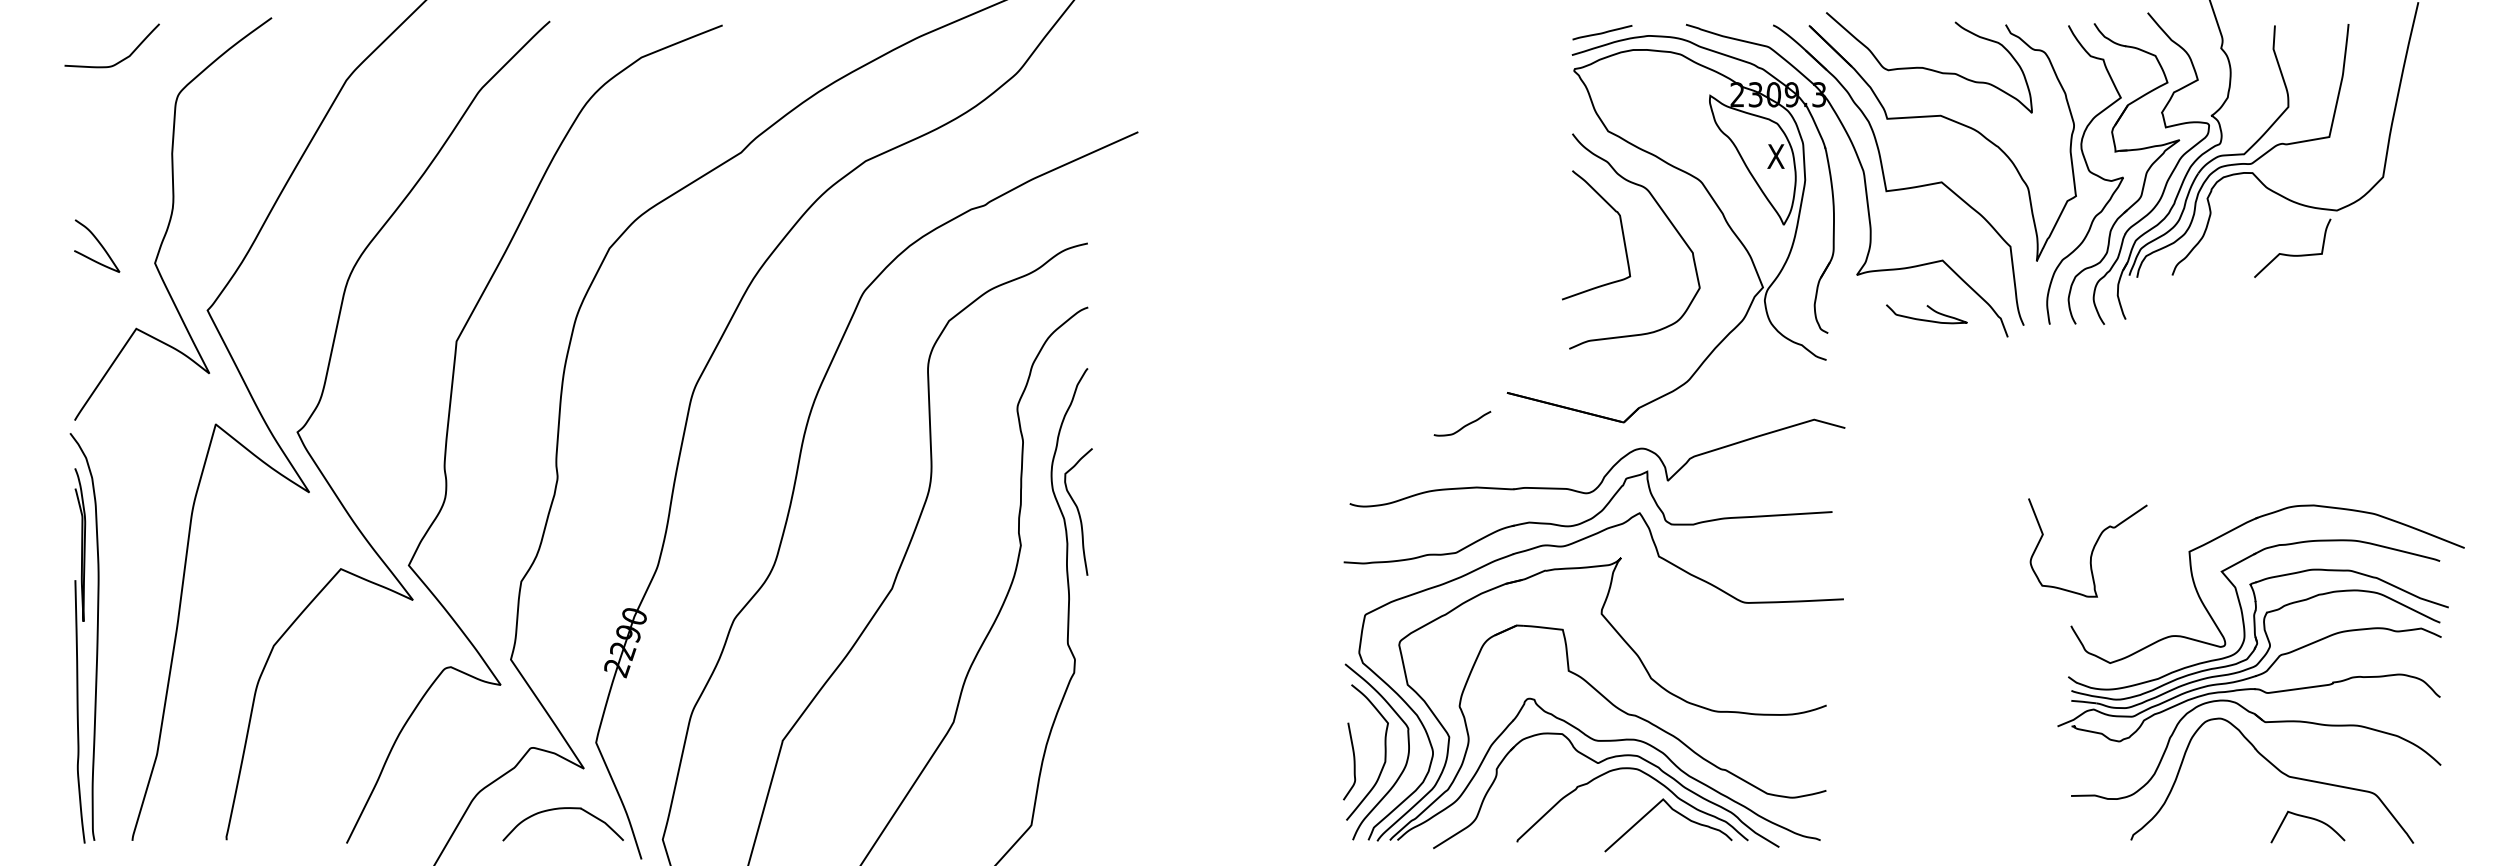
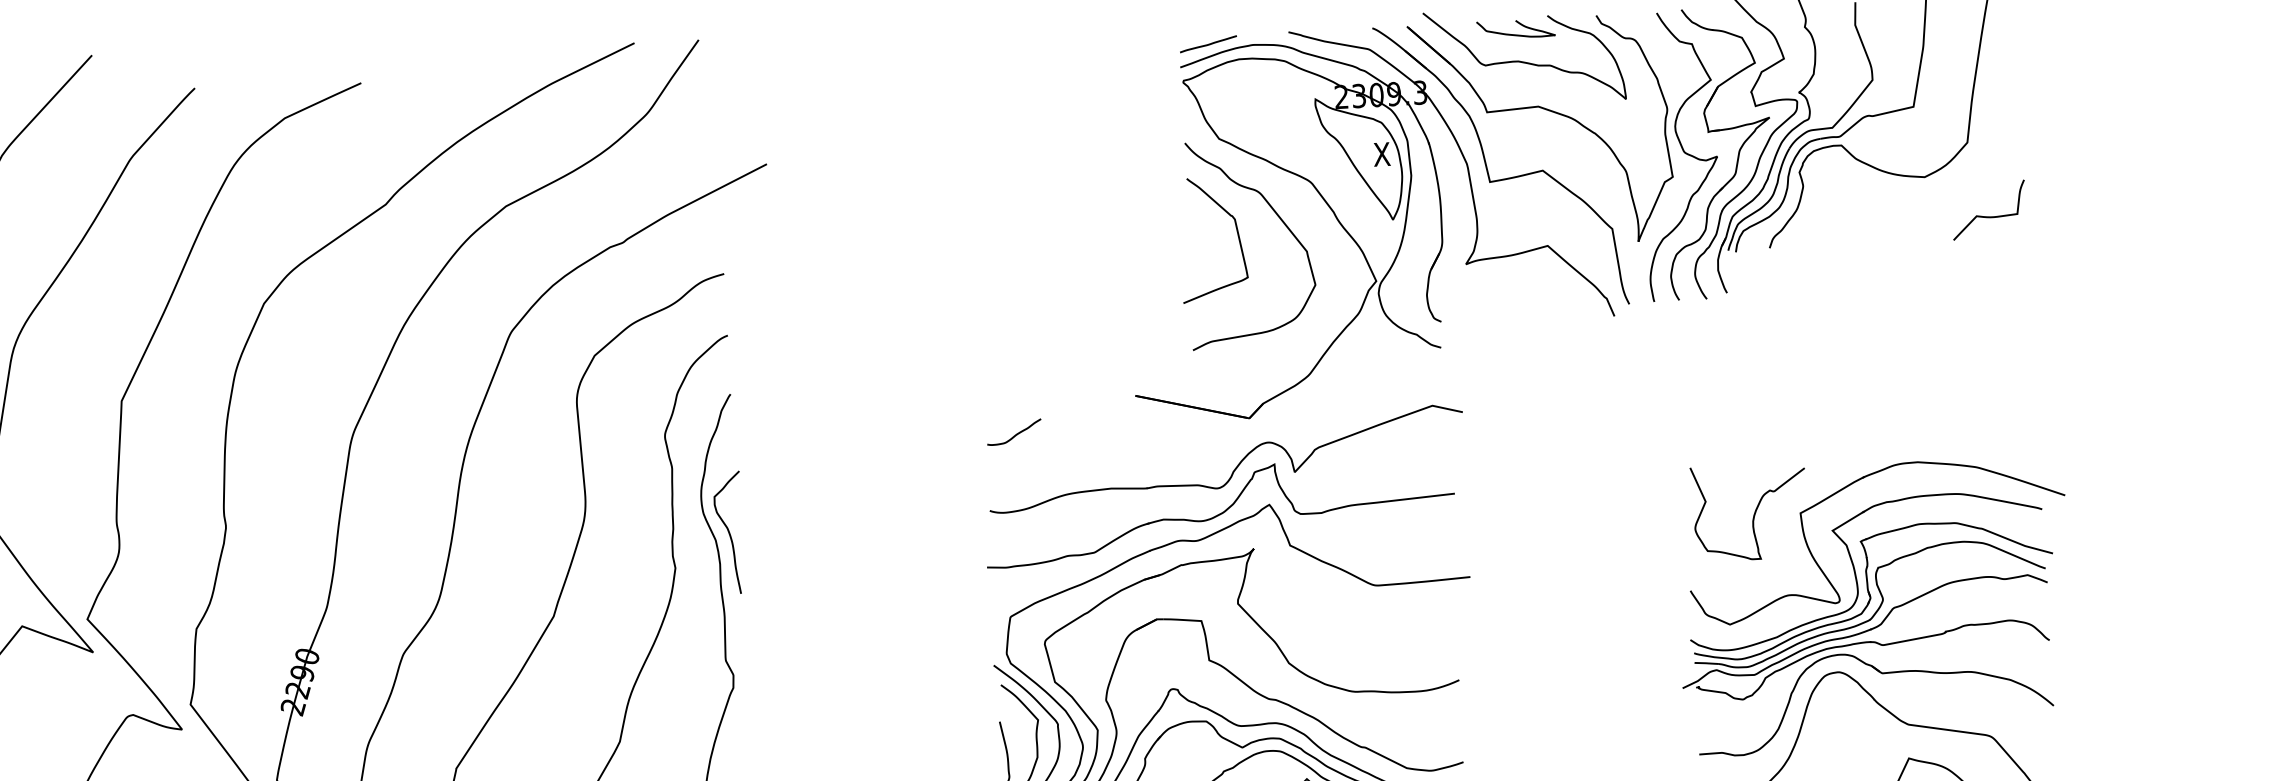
curve: (2292, 254) -> (1989, 216), moved
curve: (1926, 319) -> (1515, 34), moved
curve: (1464, 425) -> (1016, 433), moved
curve: (2091, 550) -> (1753, 514), moved

